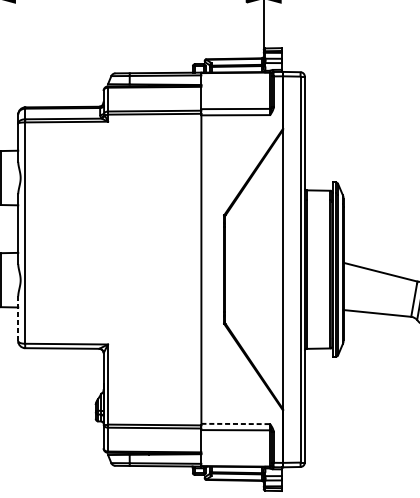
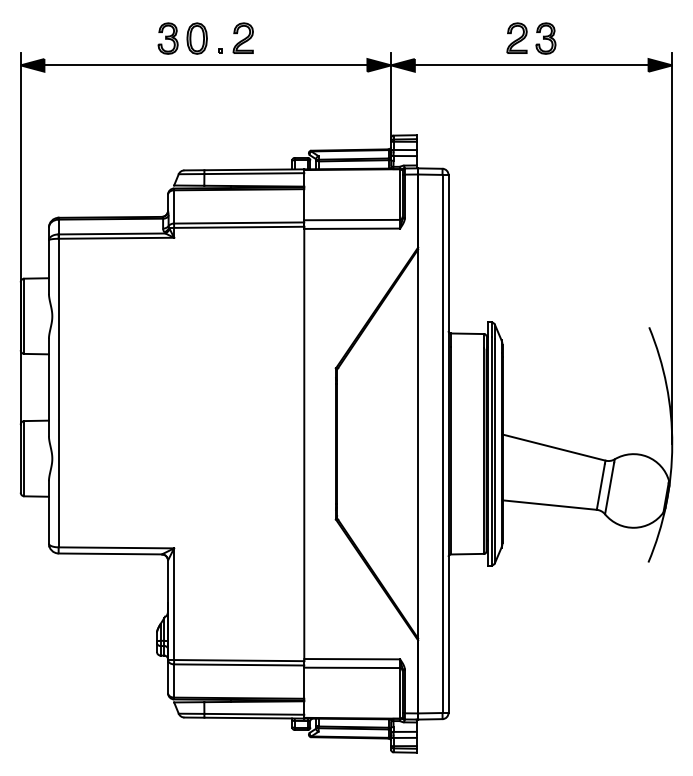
line: (17, 318) -> (48, 512), dashed -> solid
line: (235, 424) -> (352, 659), dashed -> solid

